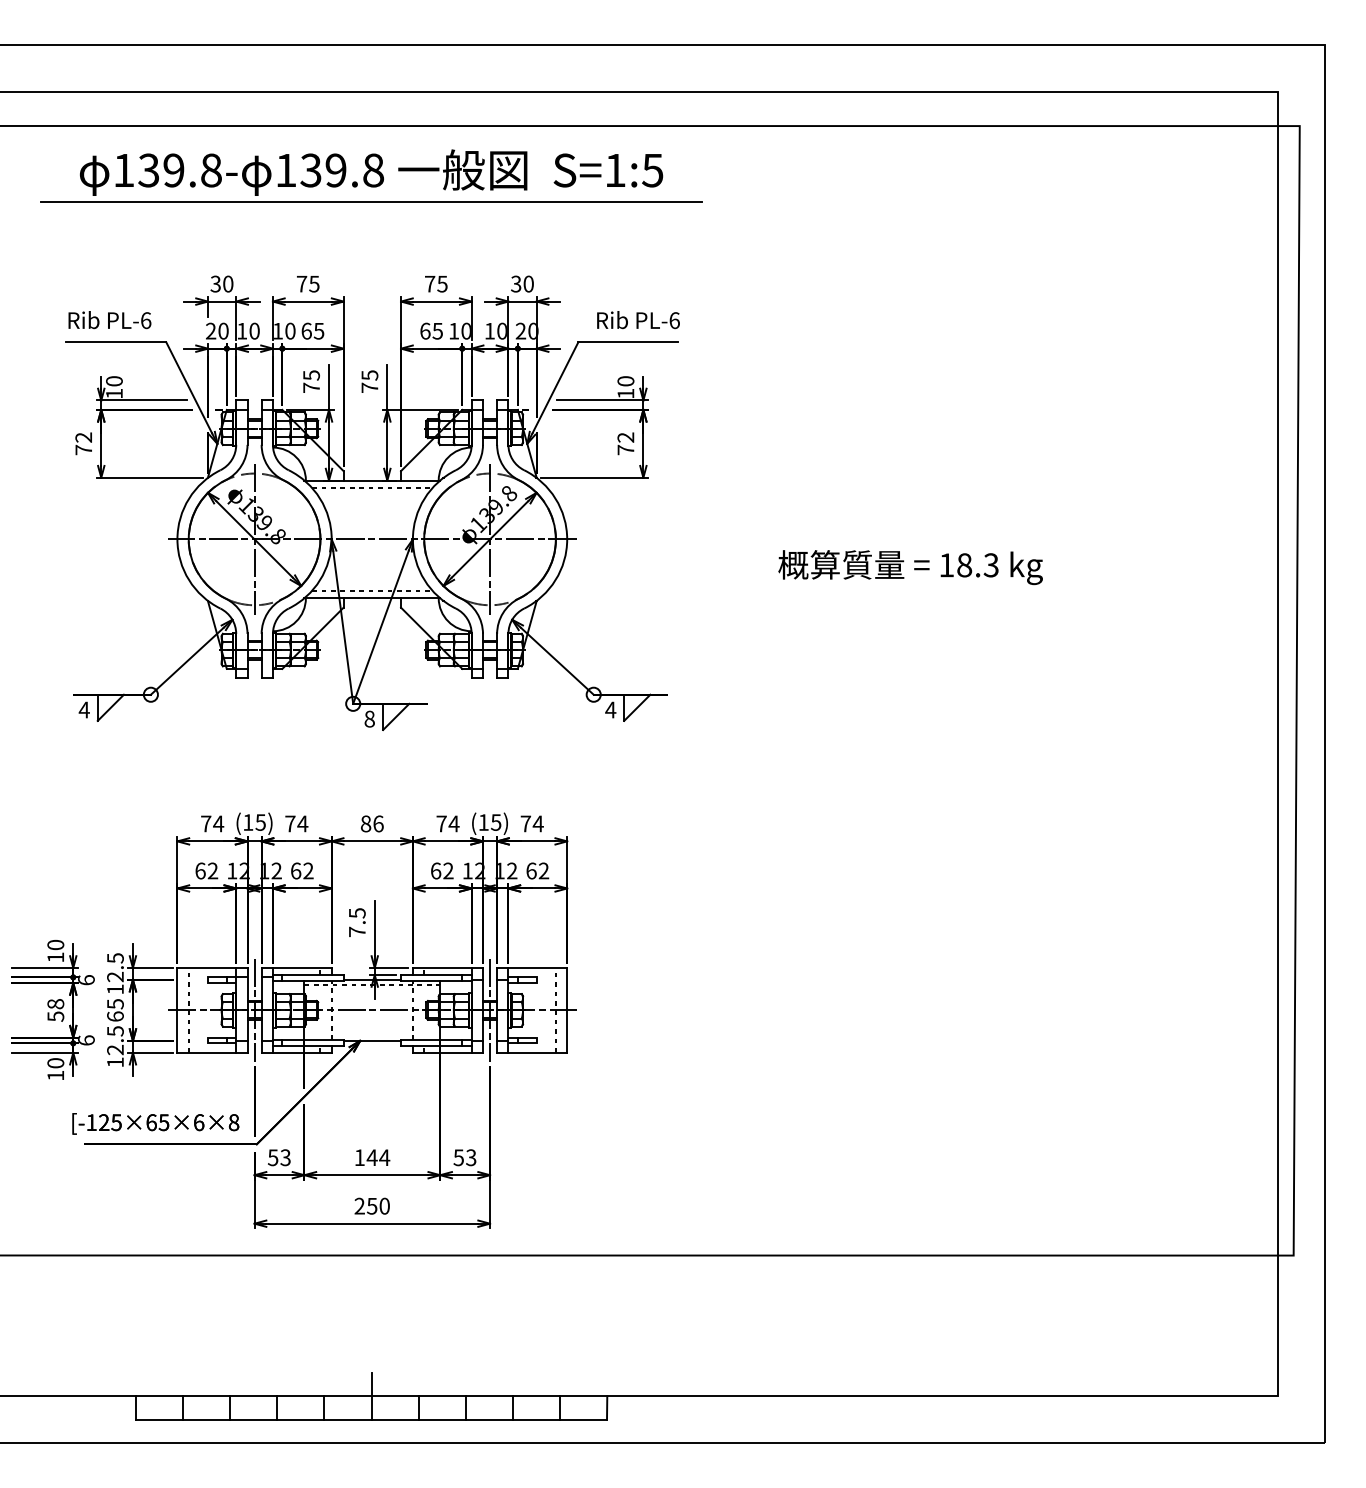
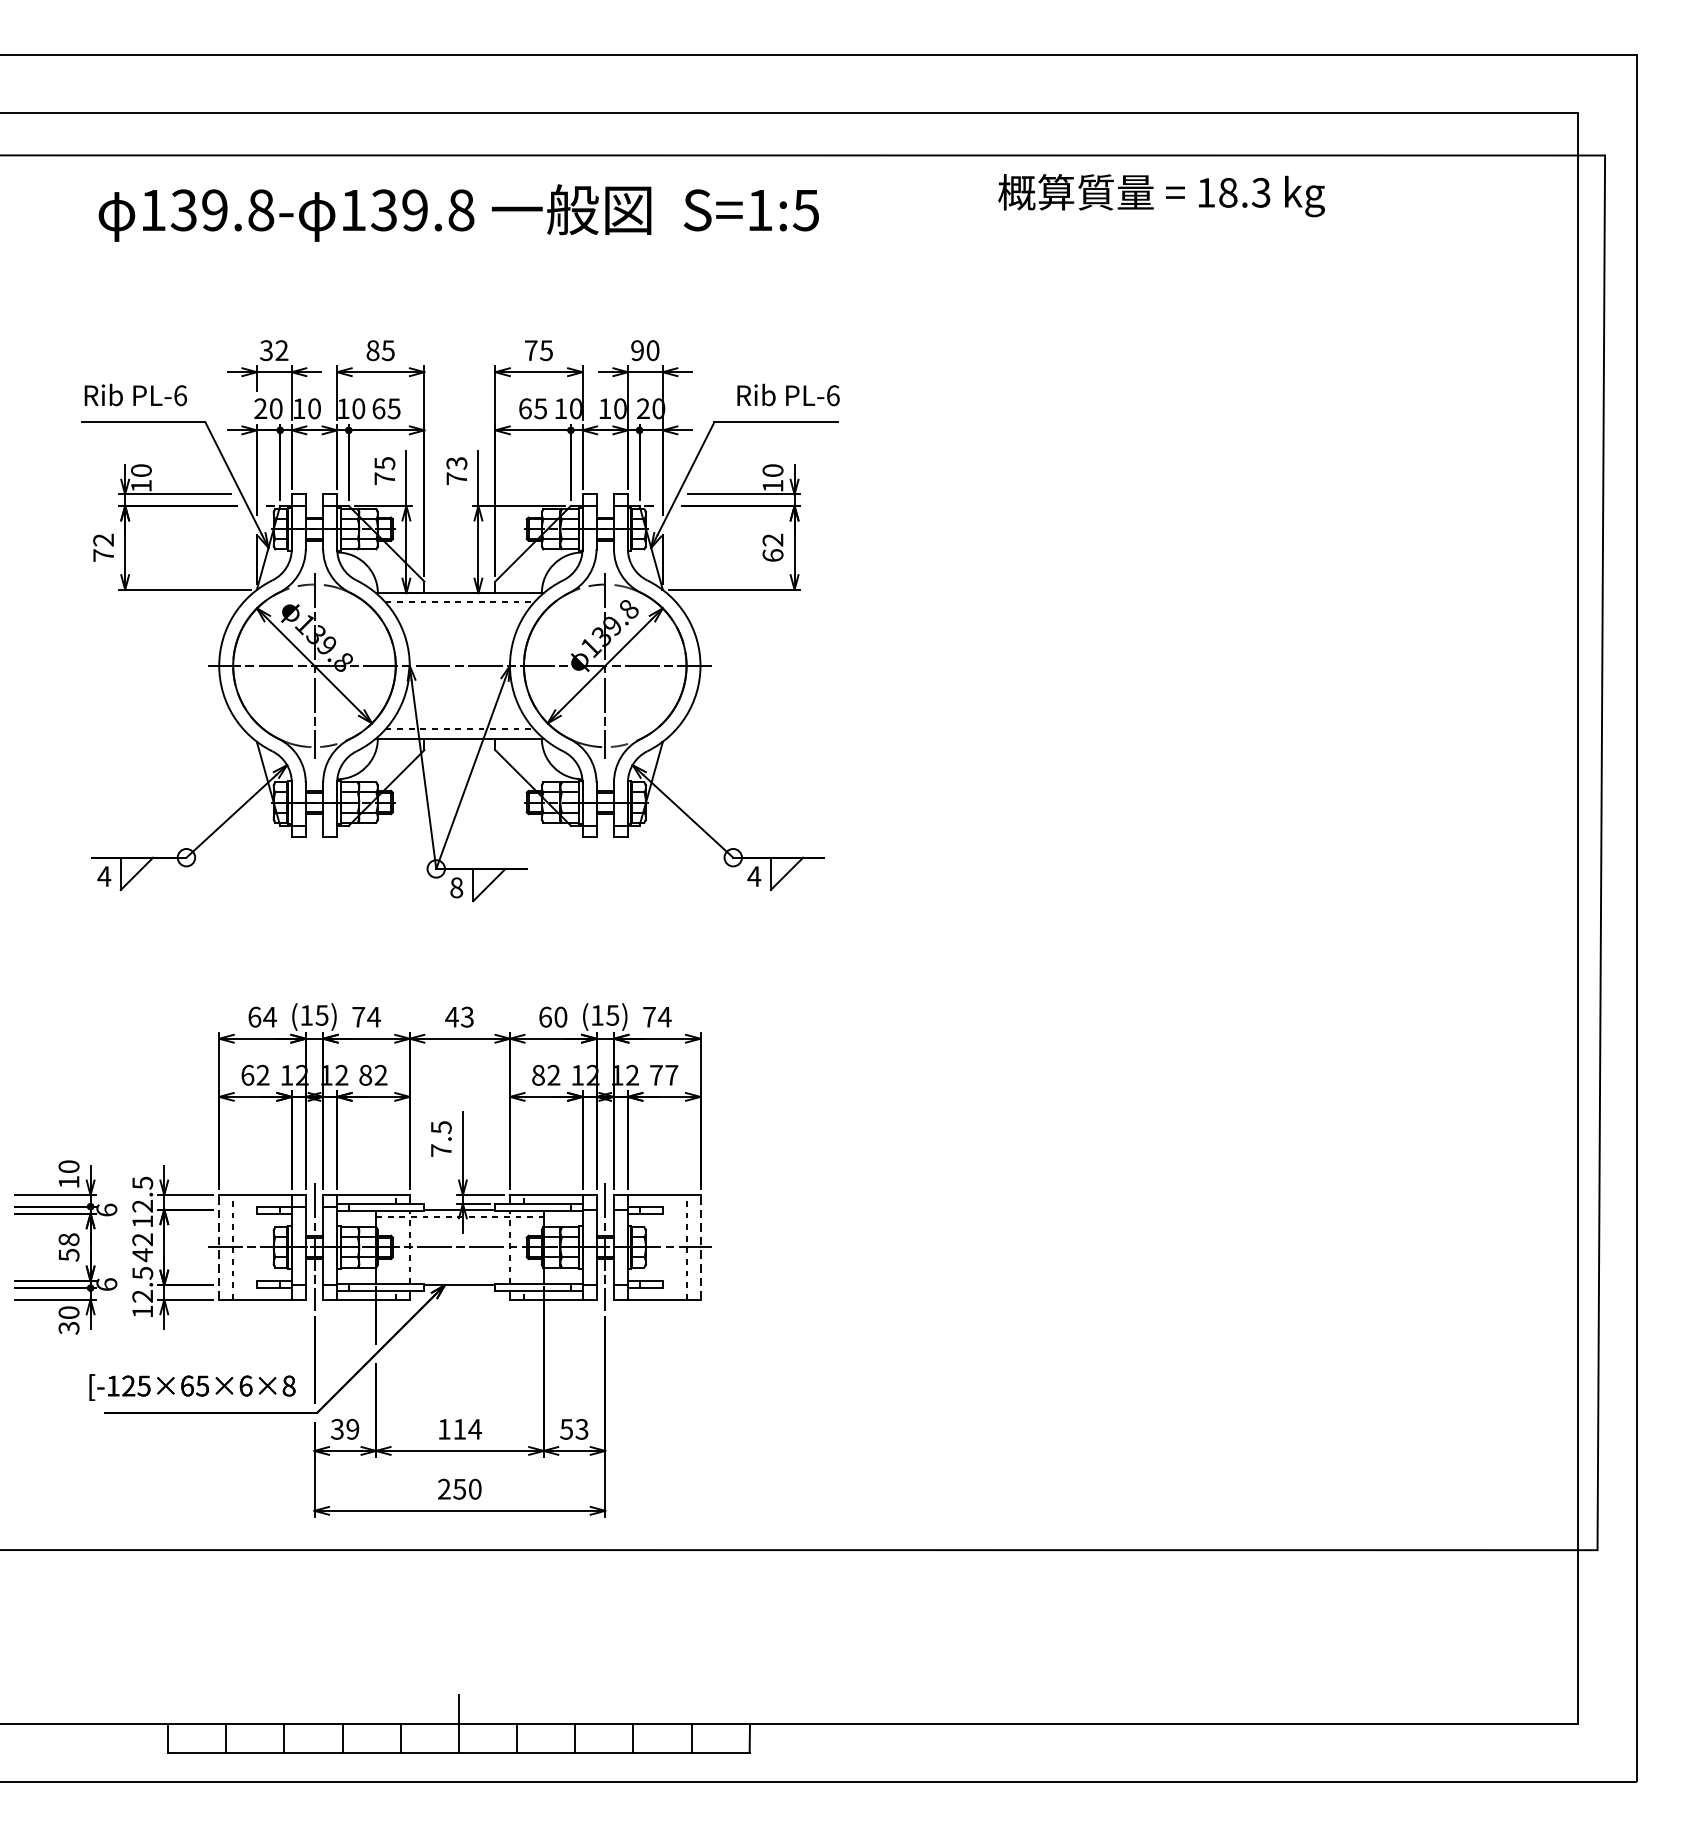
line: (371, 202) -> (458, 249), removed
text: (228, 283) -> (282, 349), 30 -> 32
text: (301, 283) -> (372, 349), 75 -> 85
text: (516, 284) -> (637, 351), 30 -> 90
text: (369, 375) -> (456, 463), 75 -> 73
text: (625, 449) -> (772, 554), 72 -> 62
text: (910, 567) -> (1161, 195), moved
text: (206, 823) -> (255, 1016), 74 -> 64
text: (371, 823) -> (458, 1016), 86 -> 43
text: (447, 823) -> (552, 1016), 74 -> 60
text: (296, 870) -> (366, 1074), 62 -> 82
text: (435, 870) -> (537, 1074), 62 -> 82
text: (537, 870) -> (663, 1074), 62 -> 77
line: (177, 1009) -> (219, 1246), solid -> dashed
line: (567, 1009) -> (700, 1246), solid -> dashed
text: (115, 1010) -> (142, 1247), 65 -> 42
text: (55, 1075) -> (68, 1327), 10 -> 30
text: (279, 1157) -> (345, 1429), 53 -> 39
text: (371, 1157) -> (458, 1429), 144 -> 114

